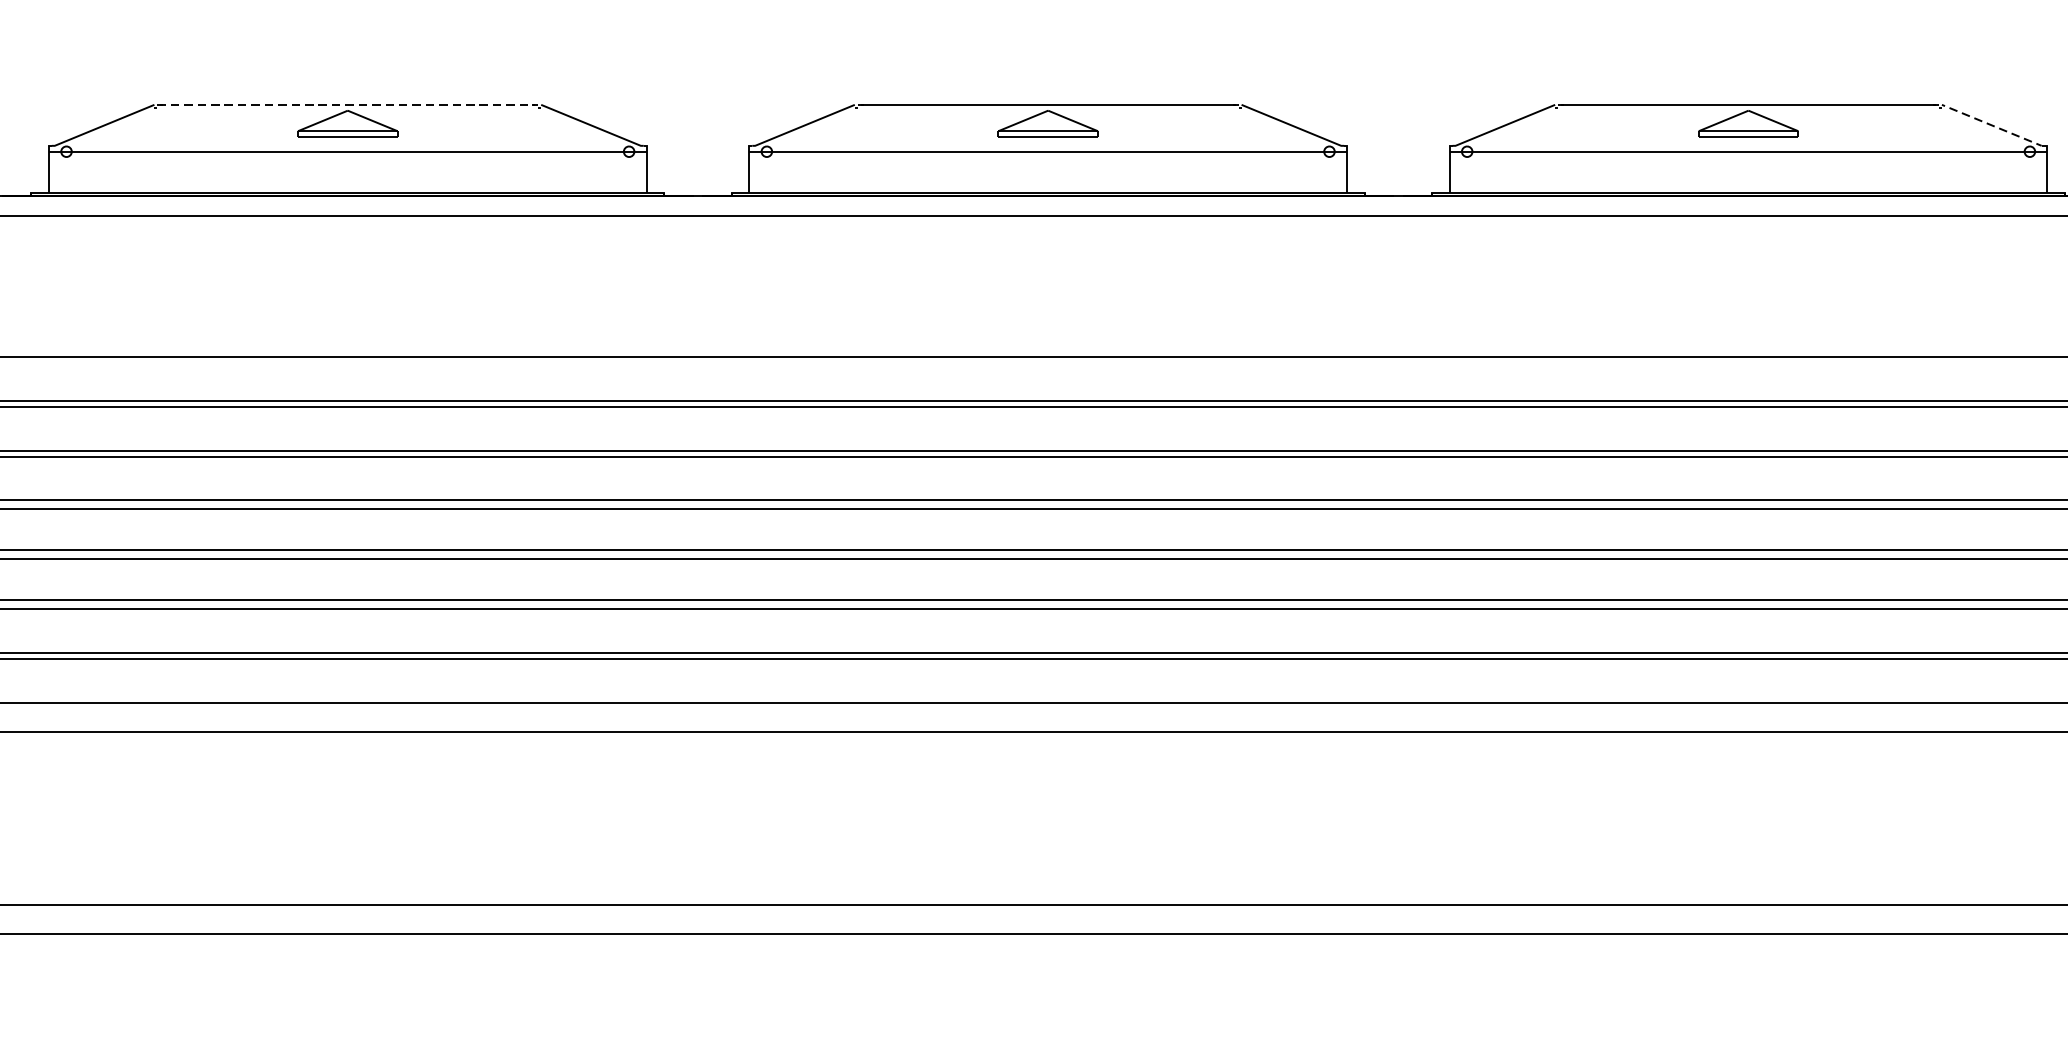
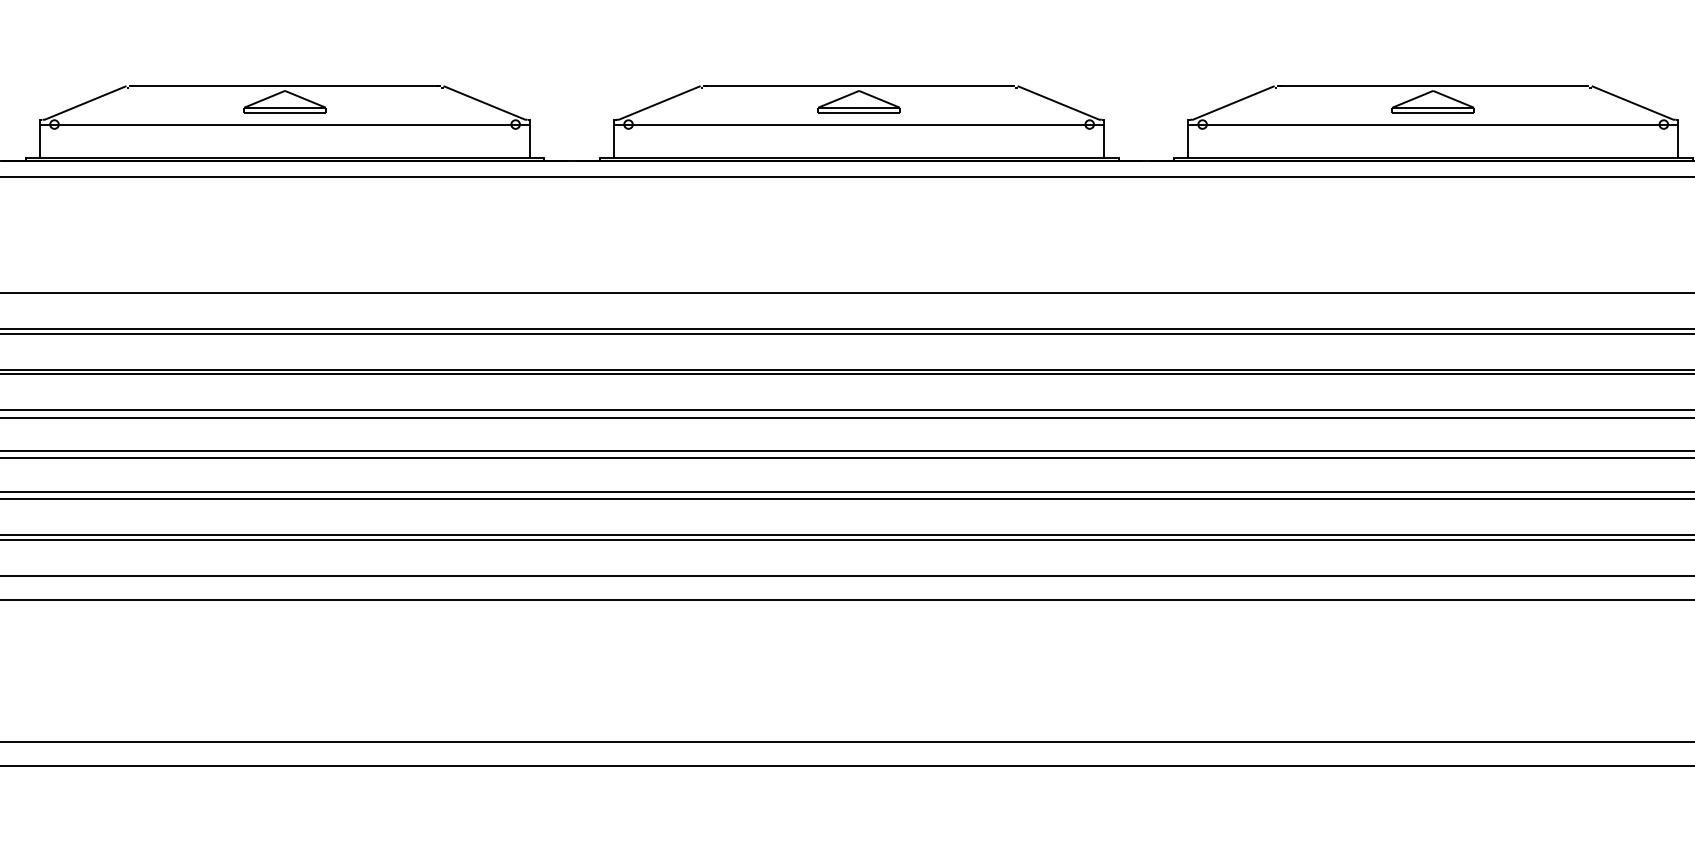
line: (348, 105) -> (285, 86), dashed -> solid
line: (1992, 126) -> (1633, 103), dashed -> solid

